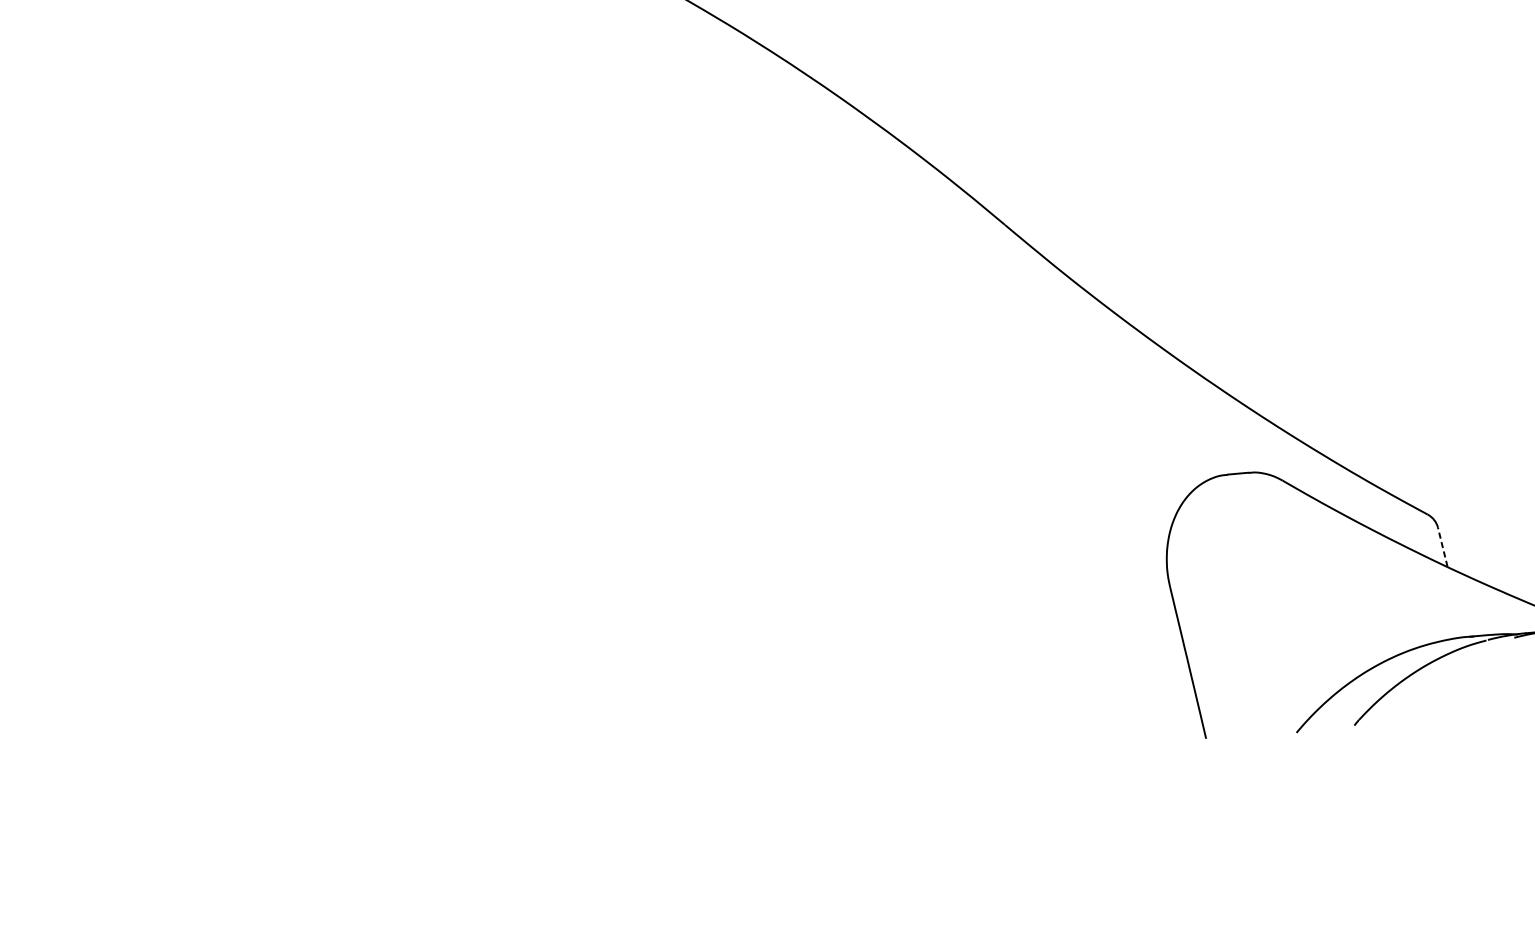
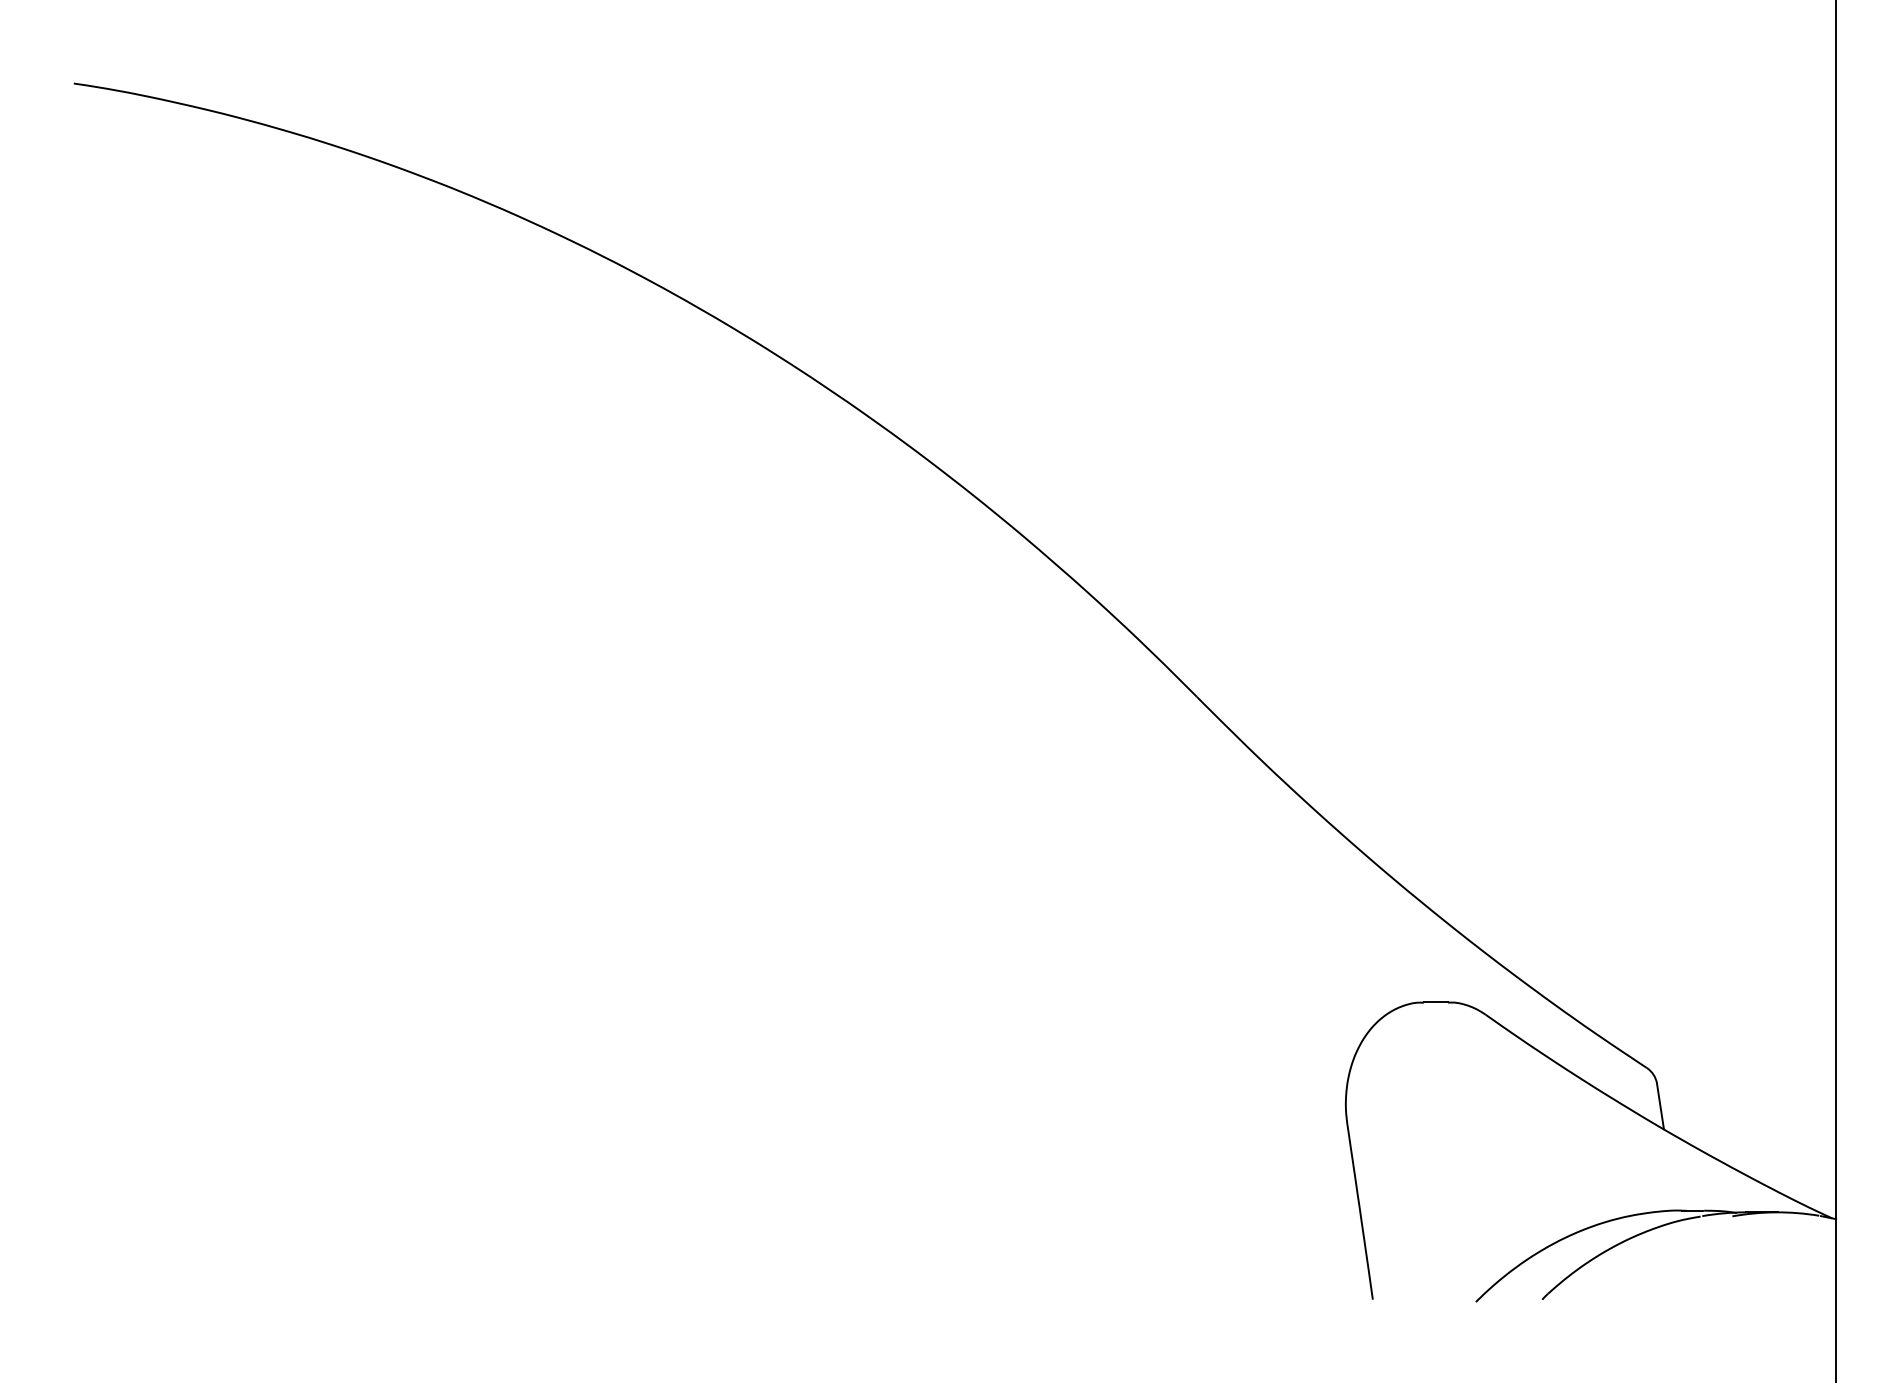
line: (1442, 547) -> (1660, 1106), dashed -> solid

